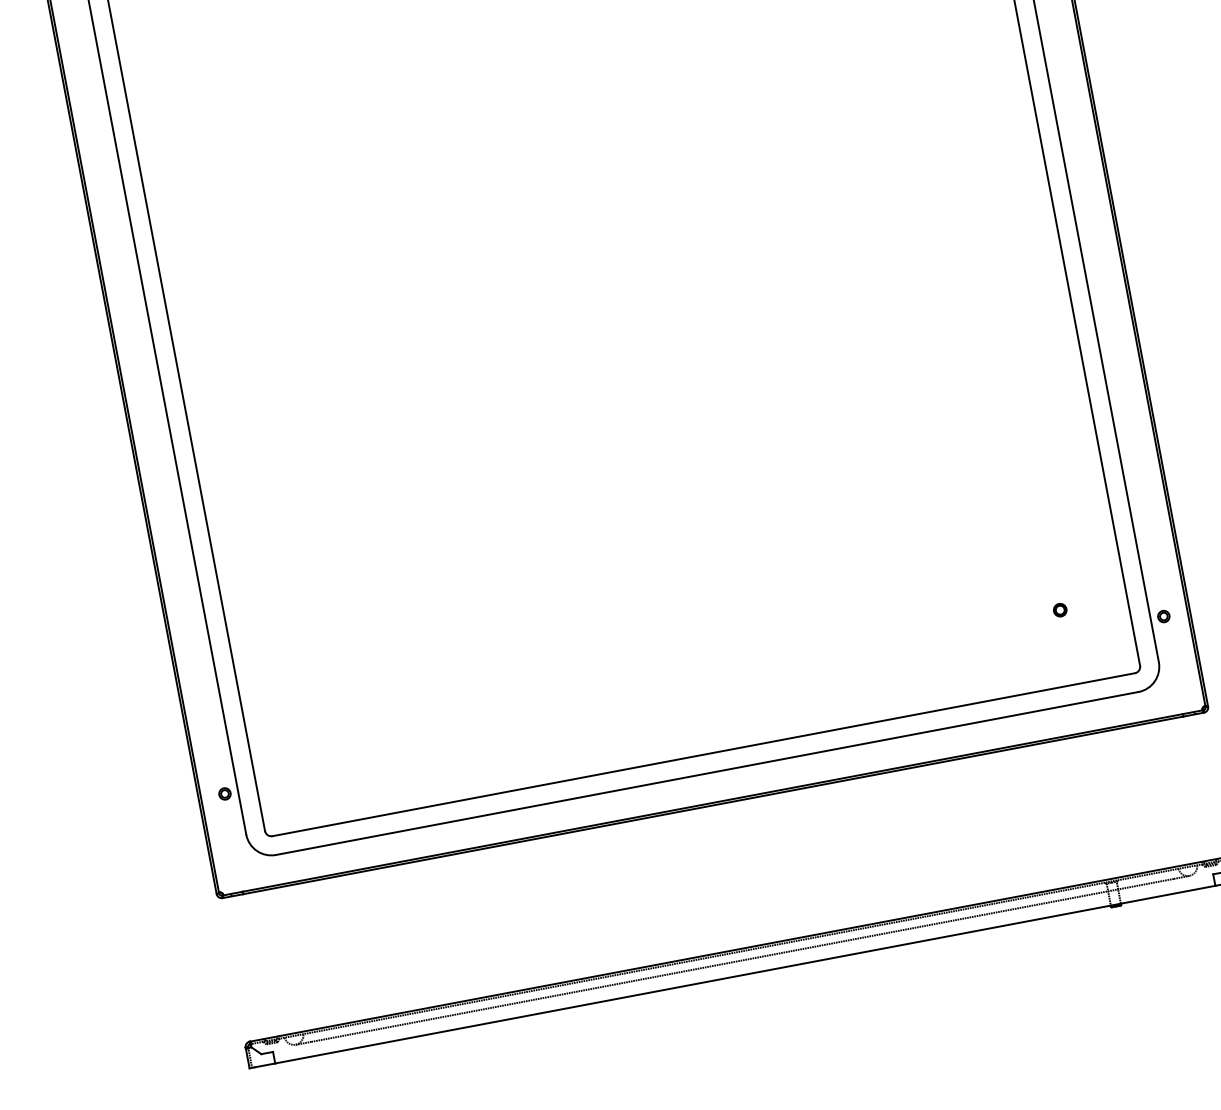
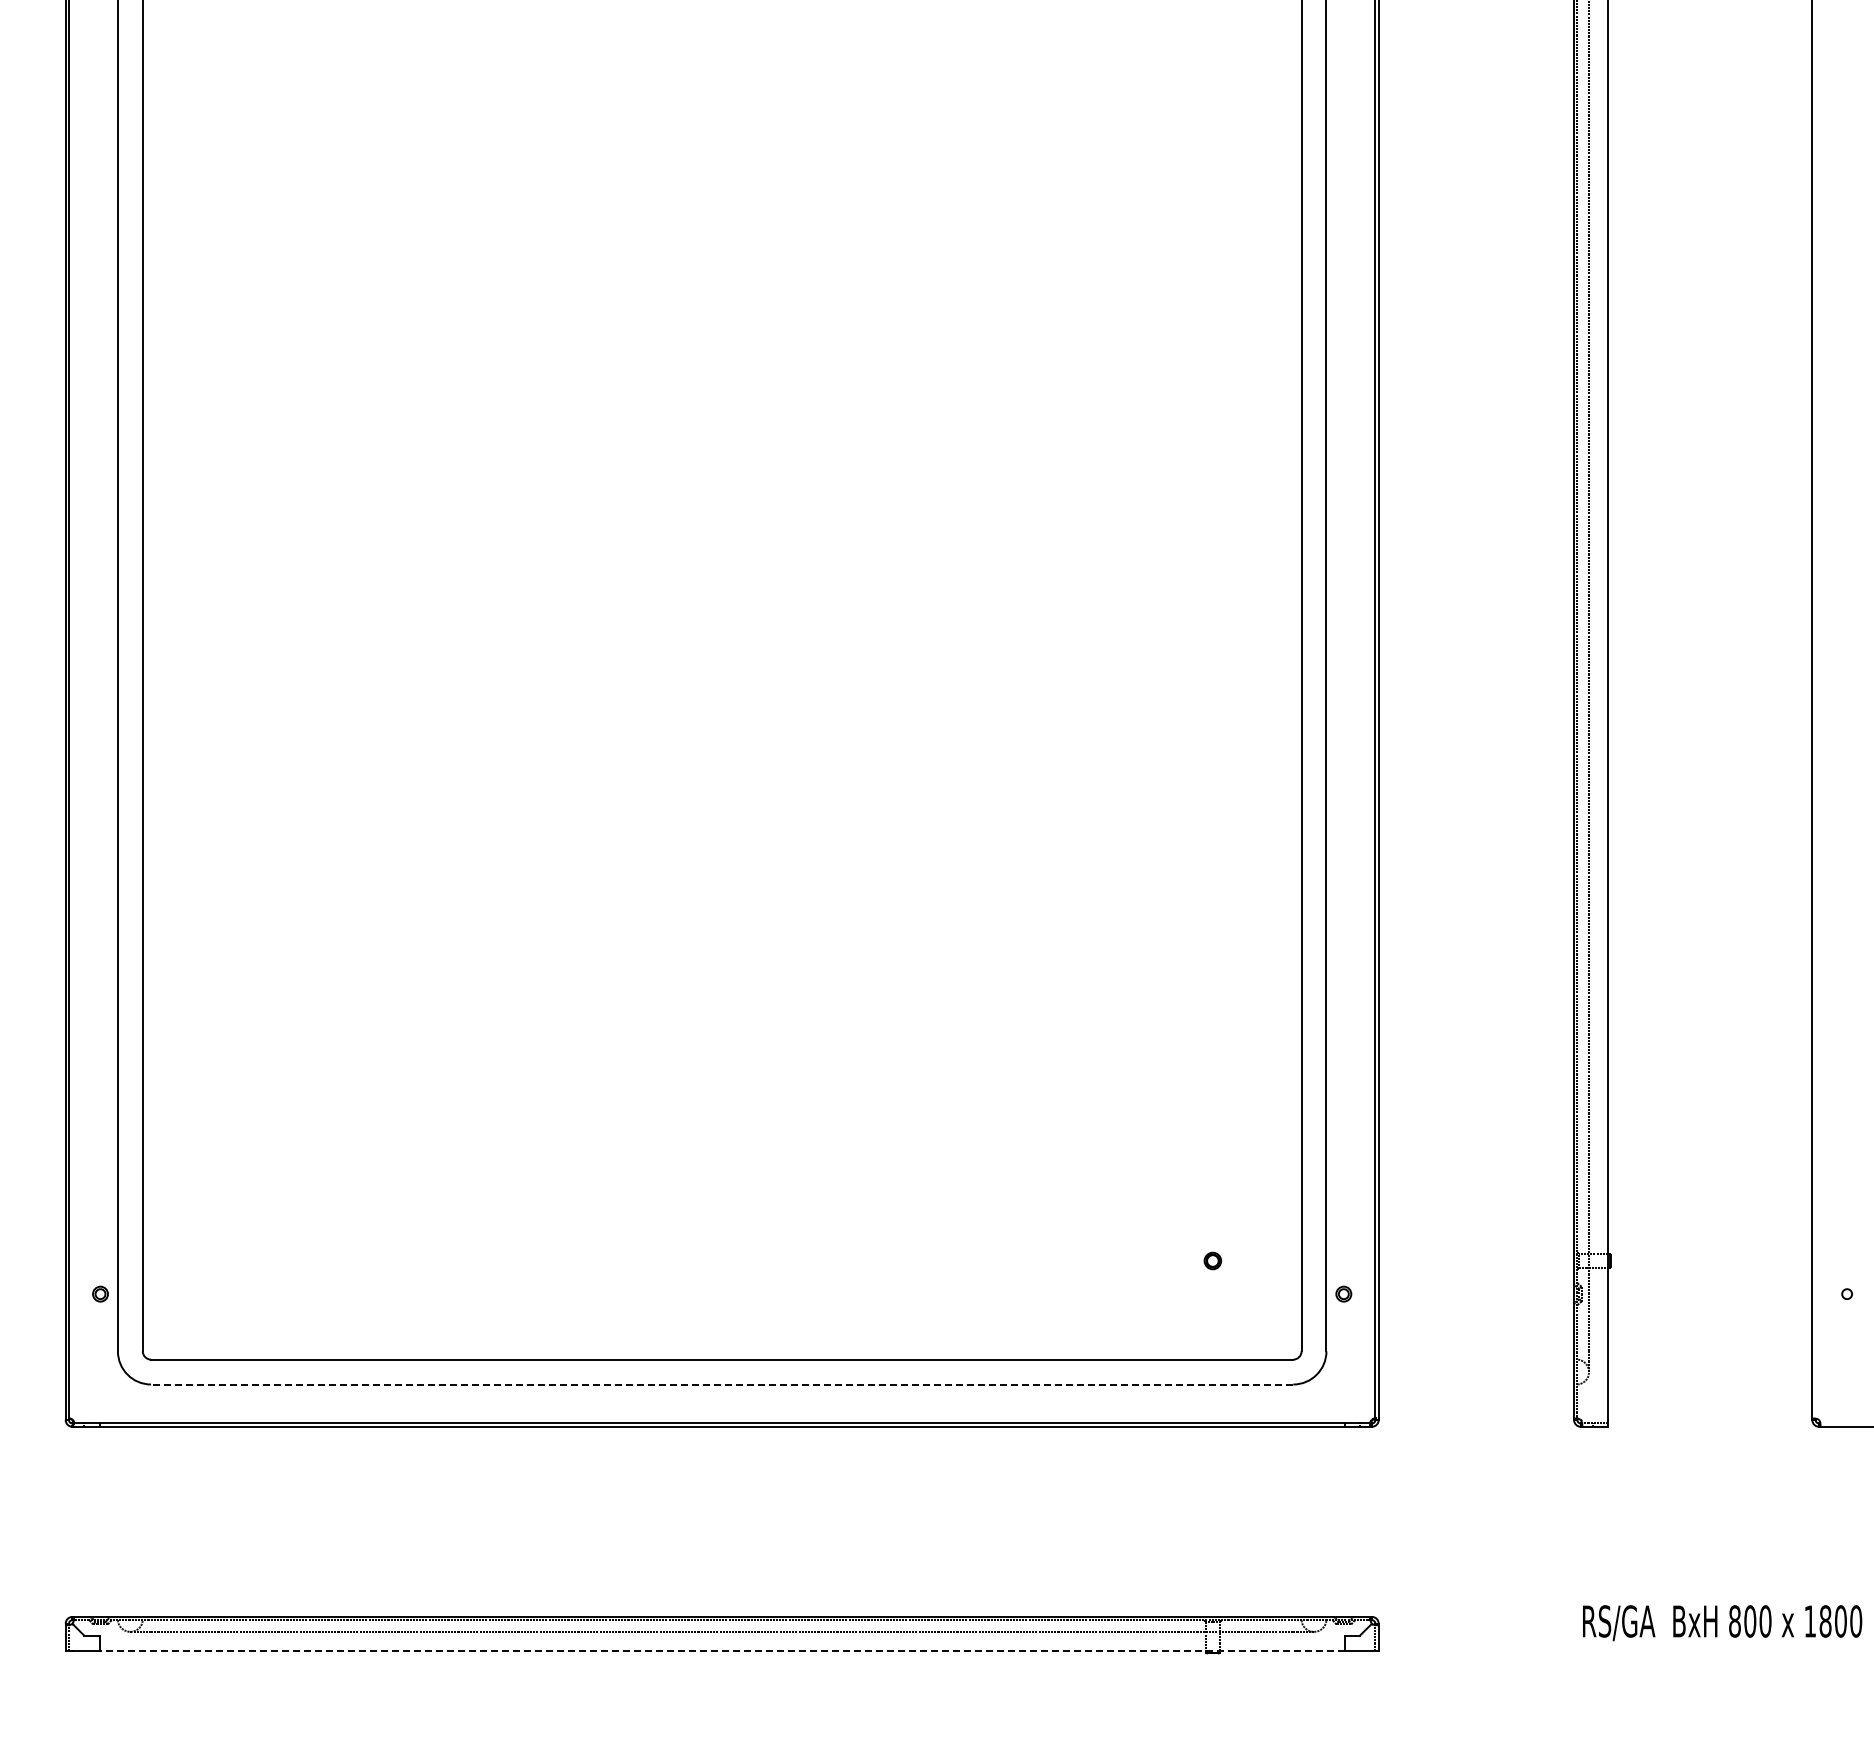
line: (706, 773) -> (721, 1384), solid -> dashed
line: (744, 974) -> (721, 1650), solid -> dashed

